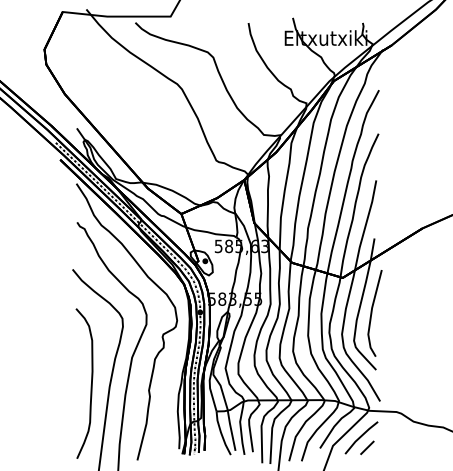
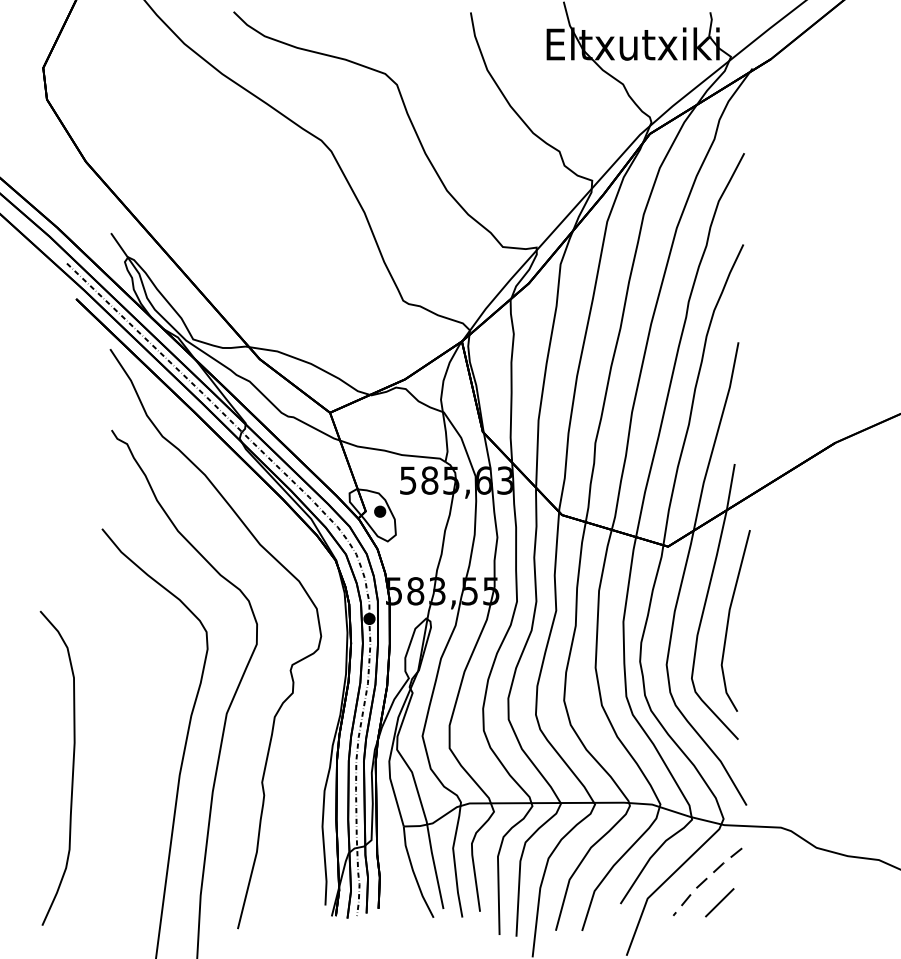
curve: (90, 385) -> (70, 772), moved
line: (360, 437) -> (705, 881), solid -> dashed

